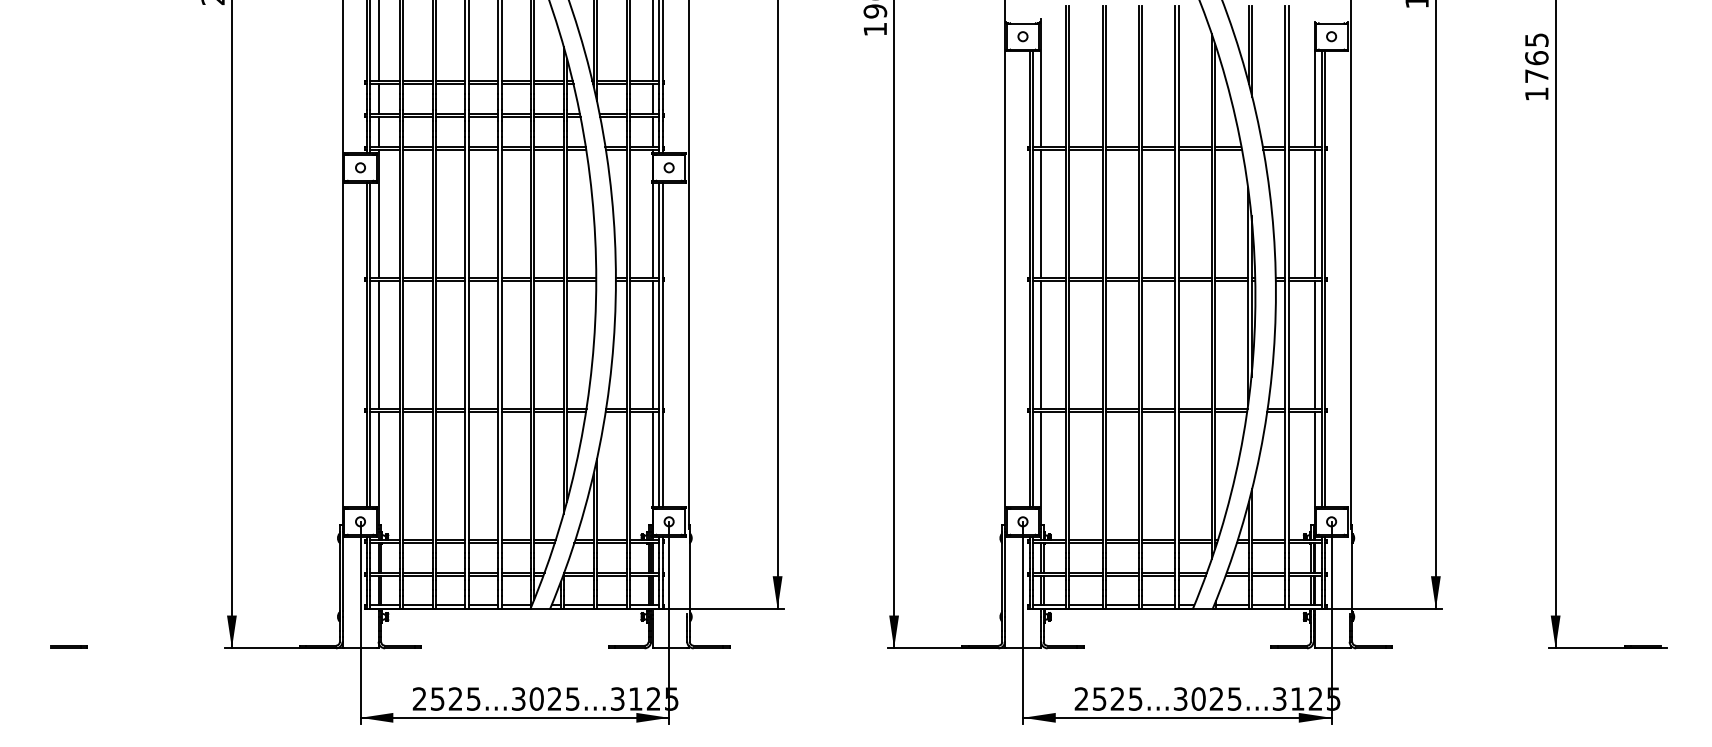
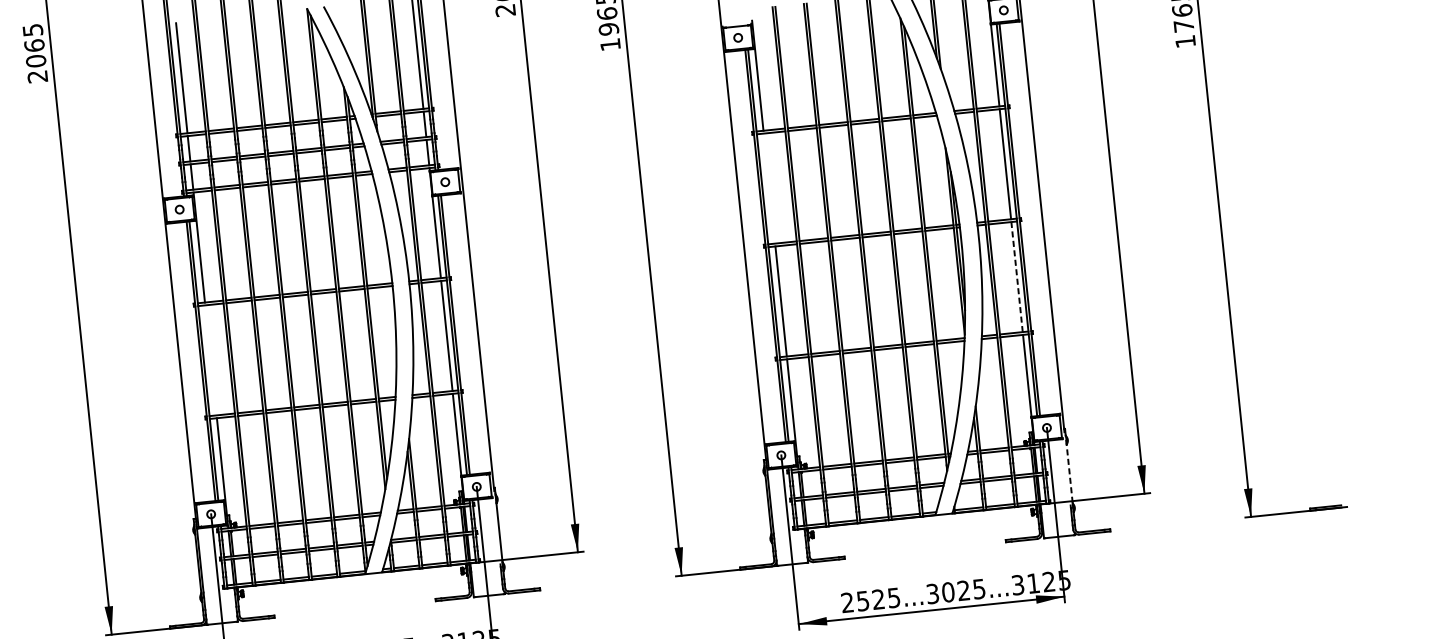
line: (1041, 213) -> (769, 188), removed
line: (378, 344) -> (210, 360), removed
line: (1315, 344) -> (1017, 276), solid -> dashed
line: (1352, 571) -> (1069, 468), solid -> dashed

